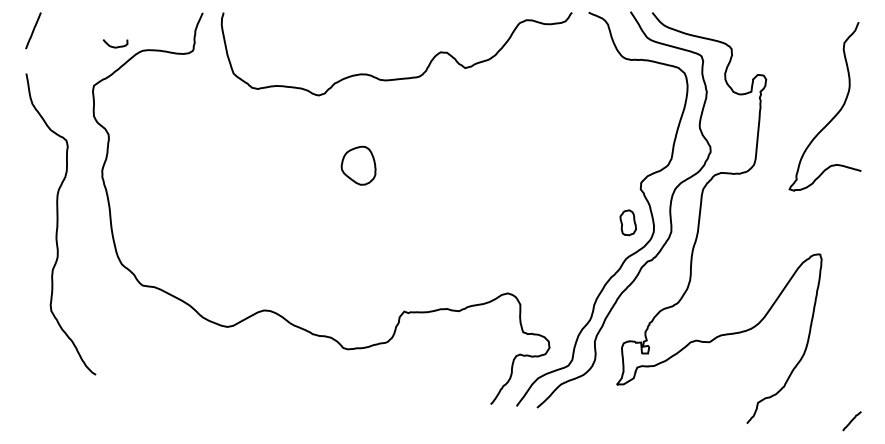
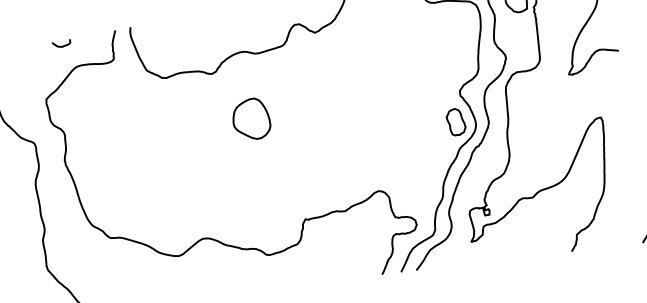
curve: (115, 46) -> (62, 46), moved
part: (358, 165) -> (251, 119), size x1.43
part: (628, 222) -> (456, 121), size x1.43

